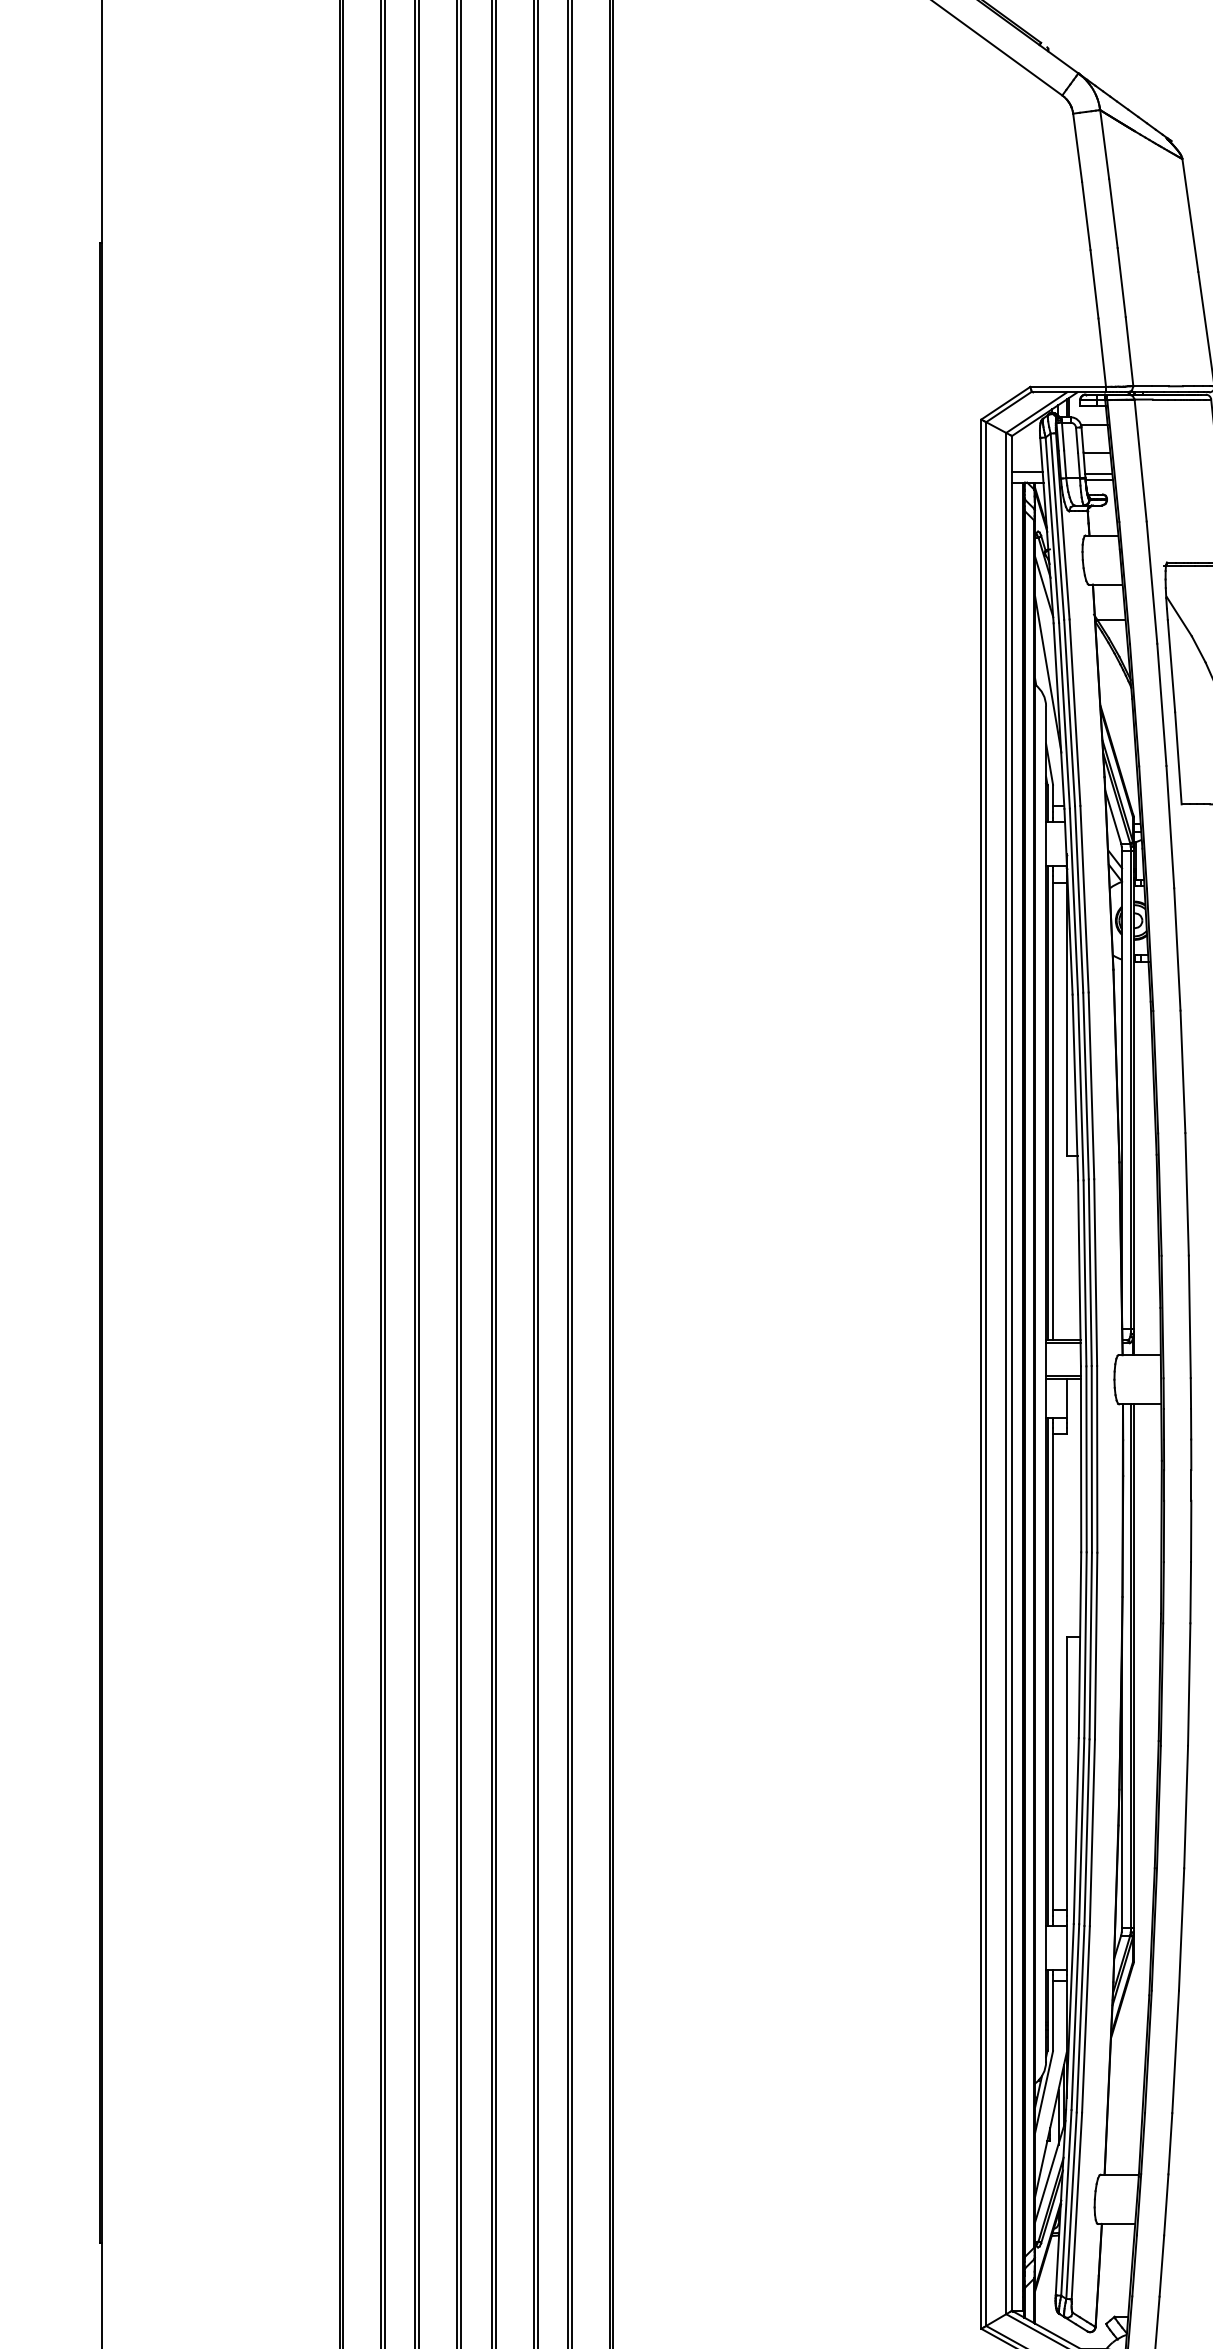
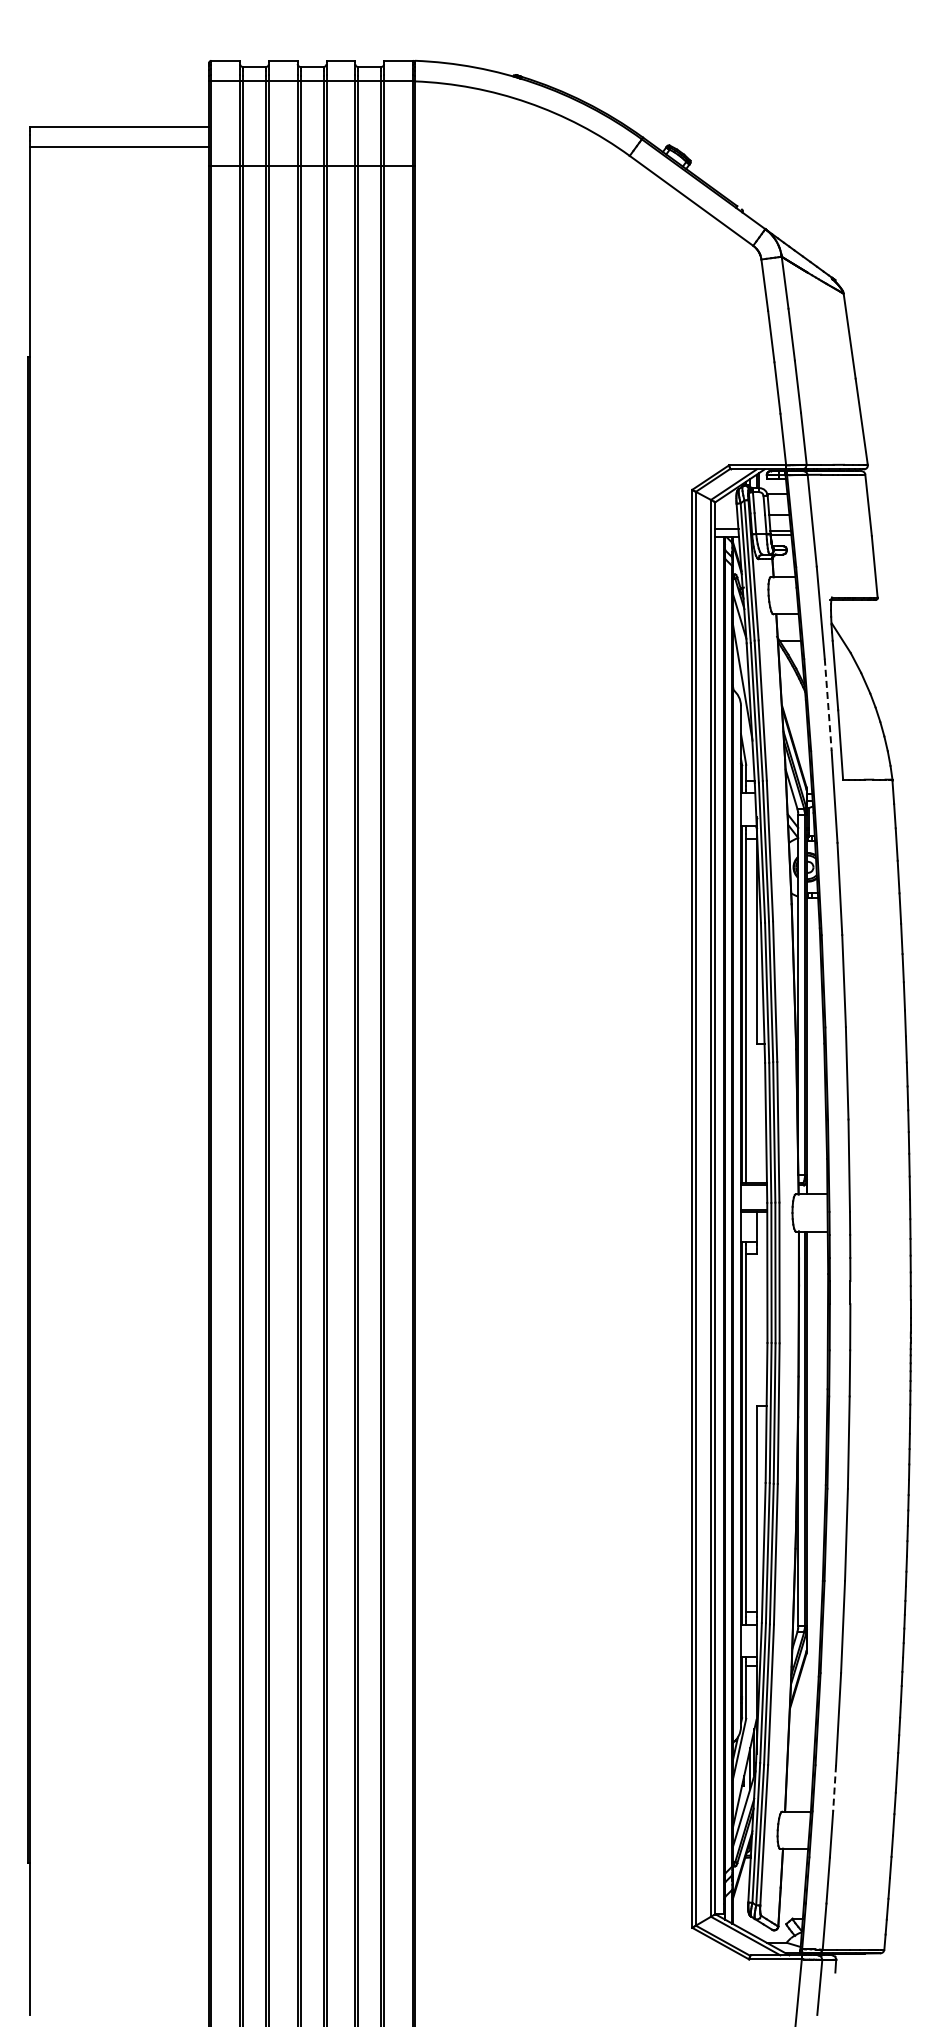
line: (1162, 705) -> (828, 705), solid -> dashed
line: (1170, 2143) -> (834, 1788), solid -> dashed

